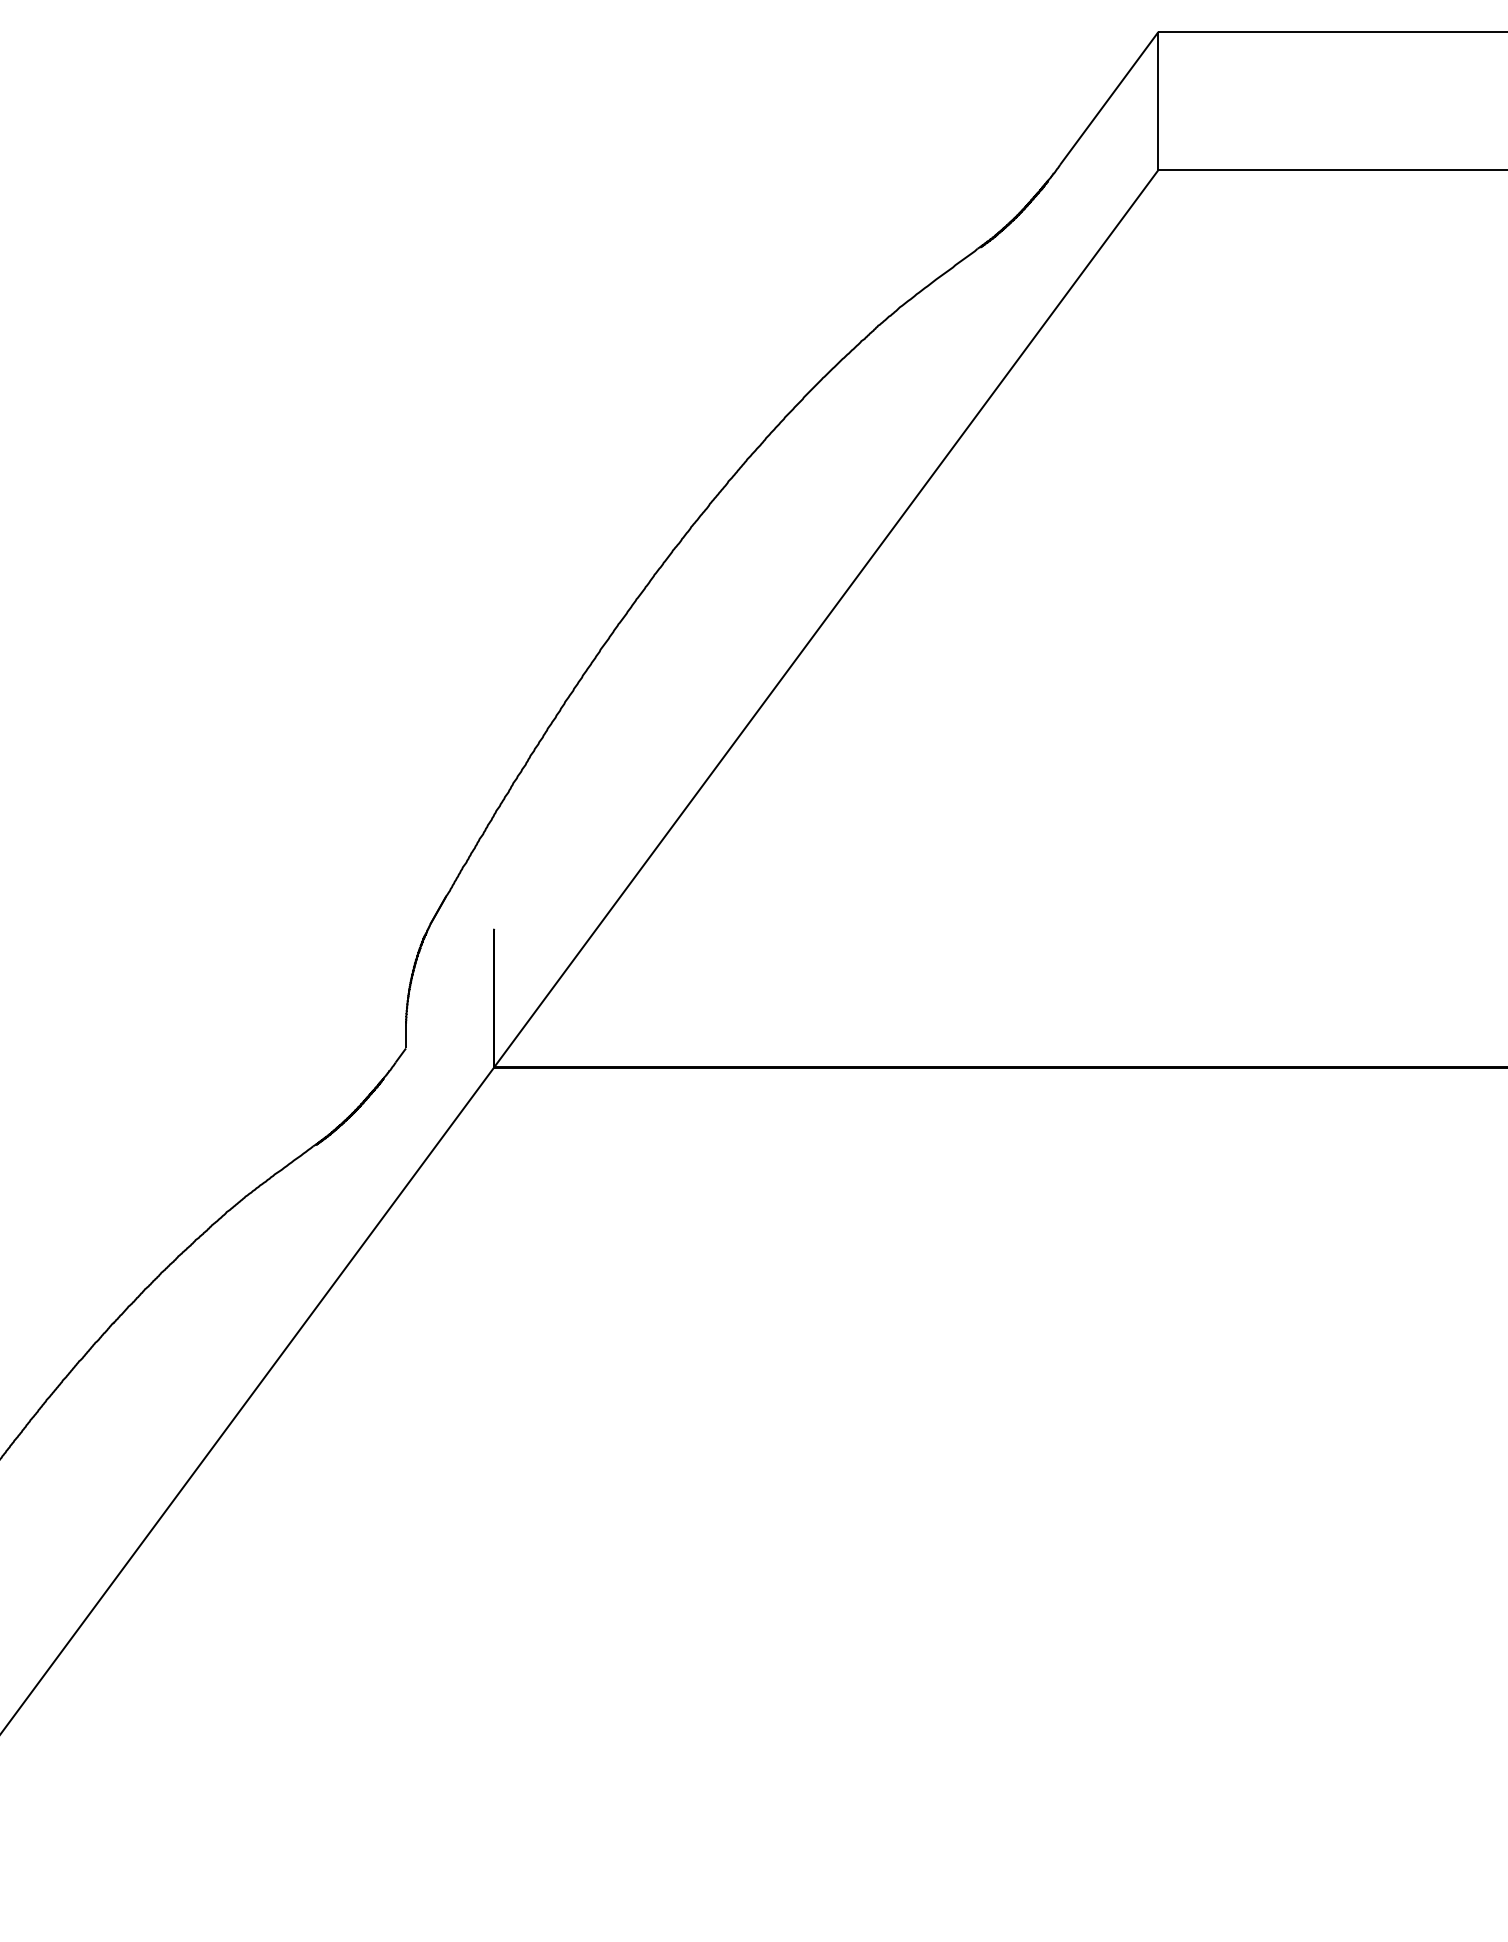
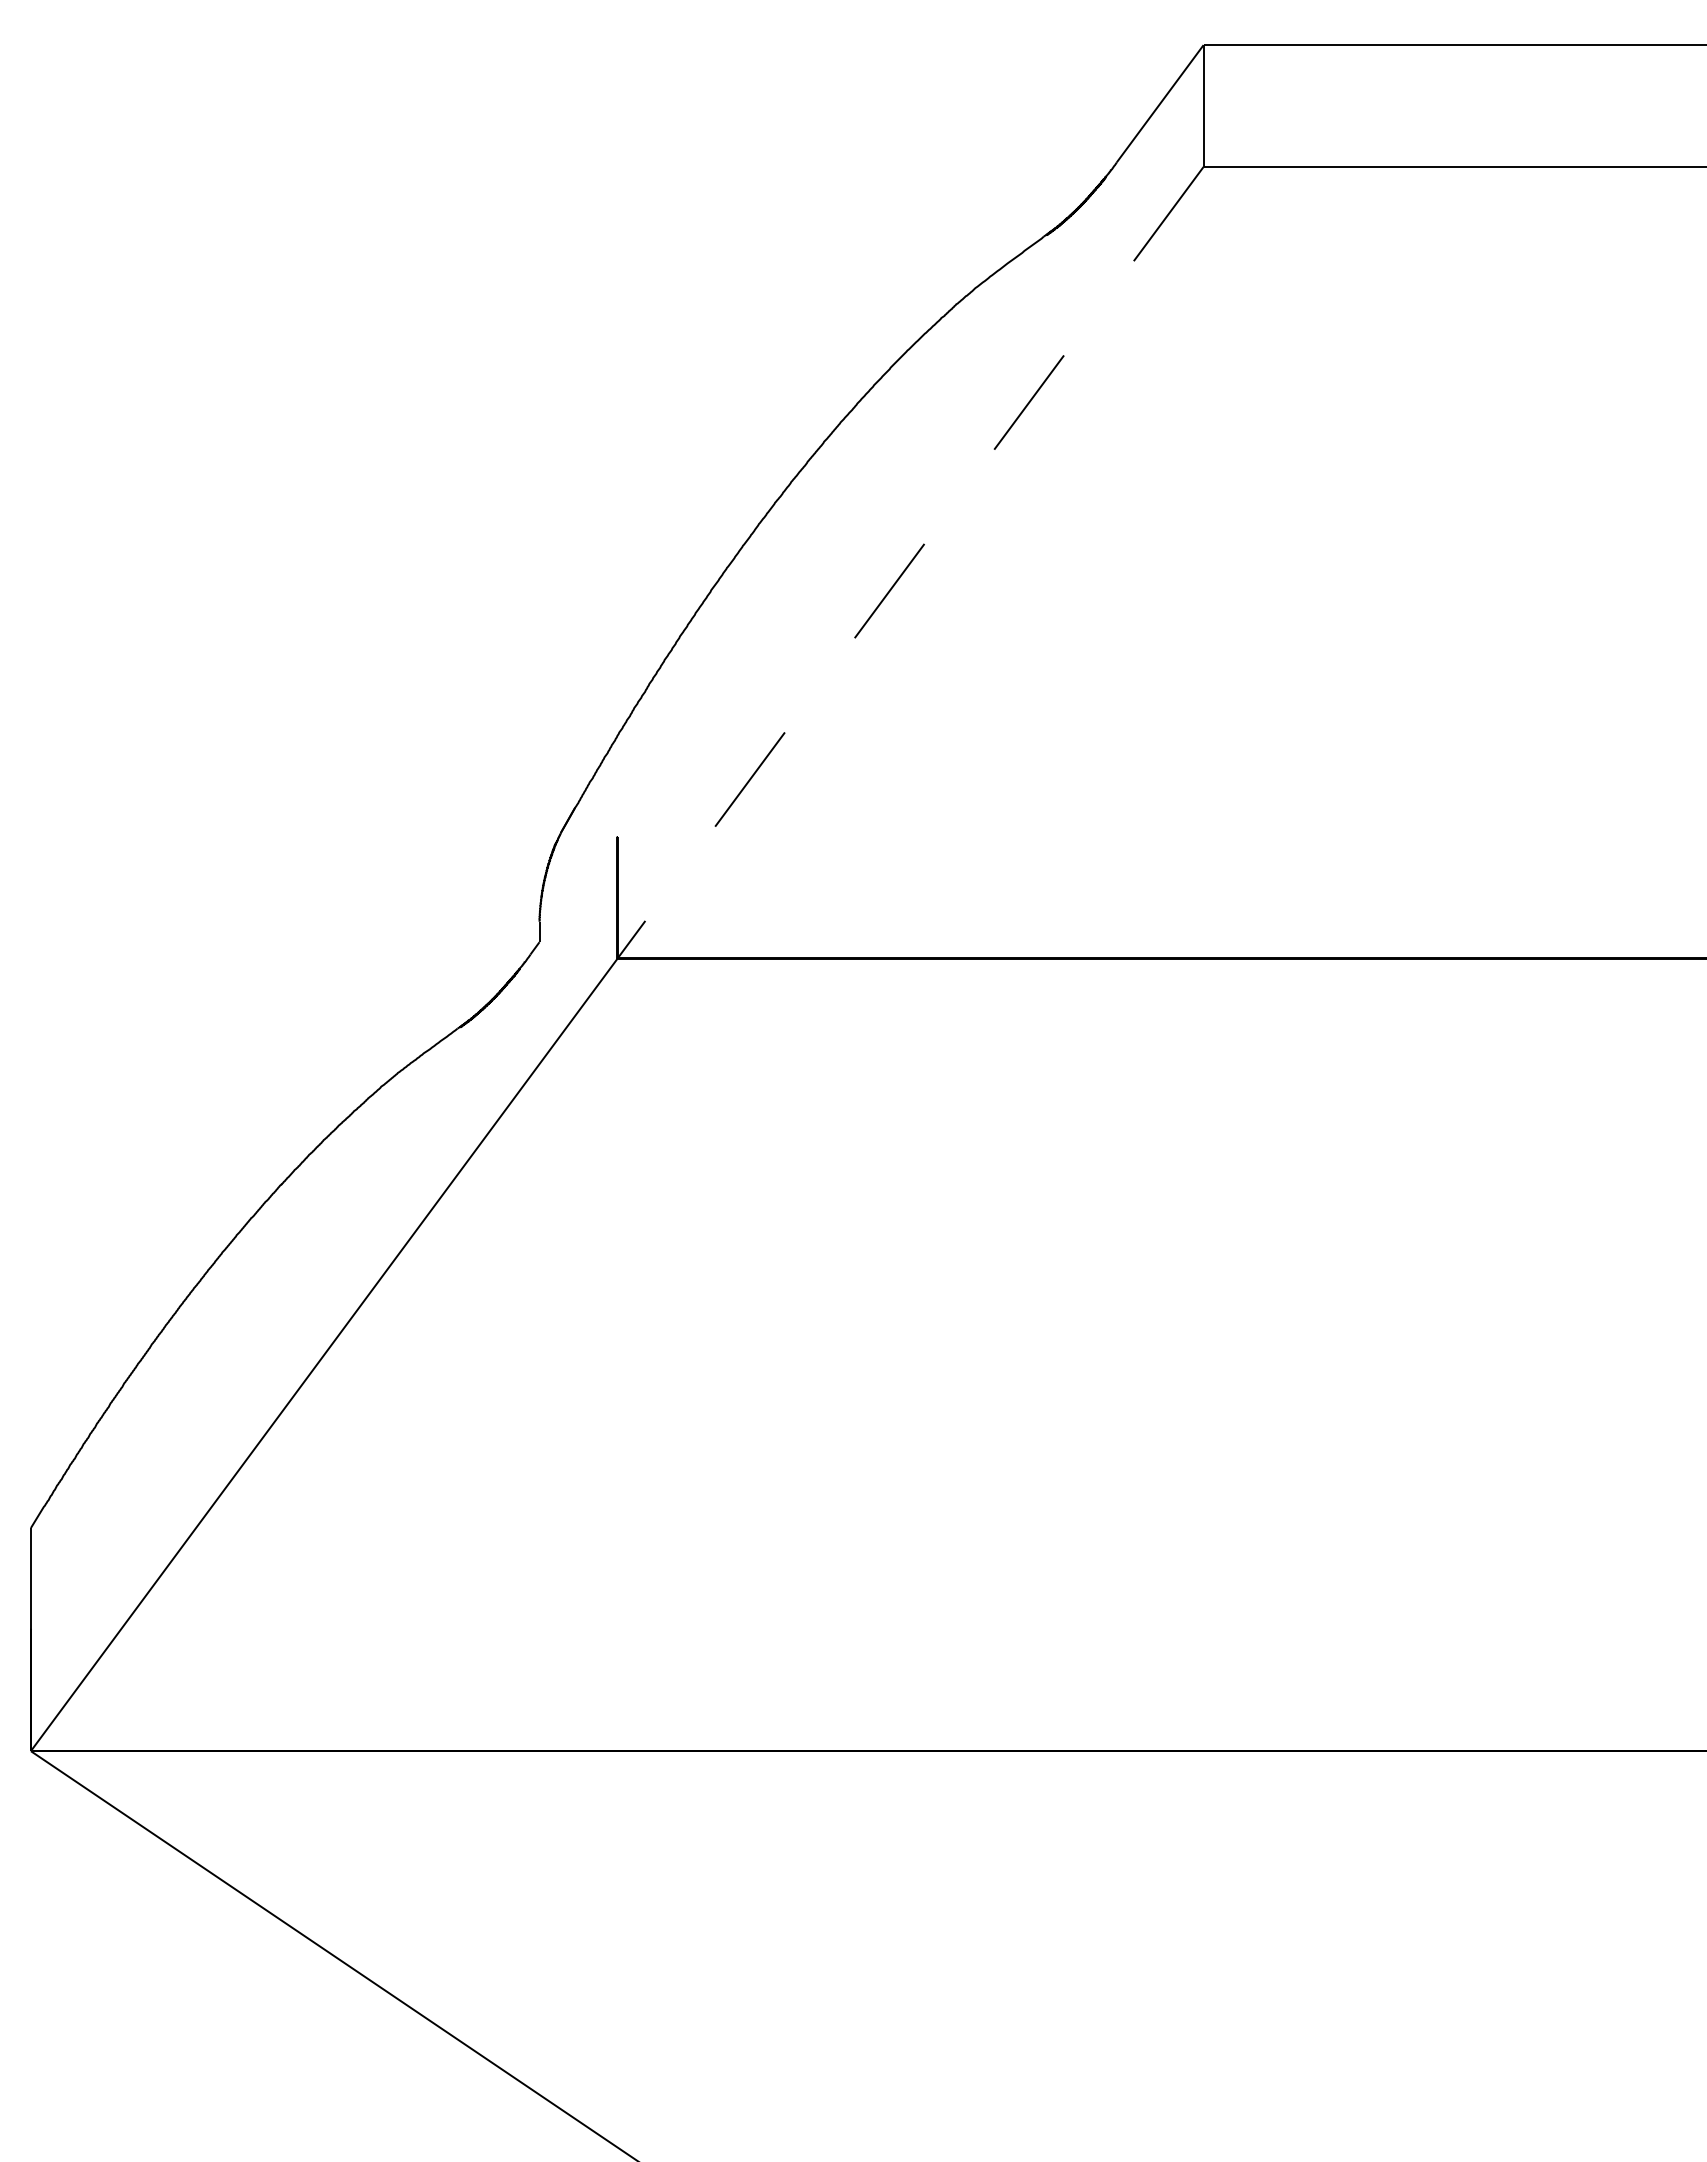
line: (826, 619) -> (910, 563), solid -> dashed

